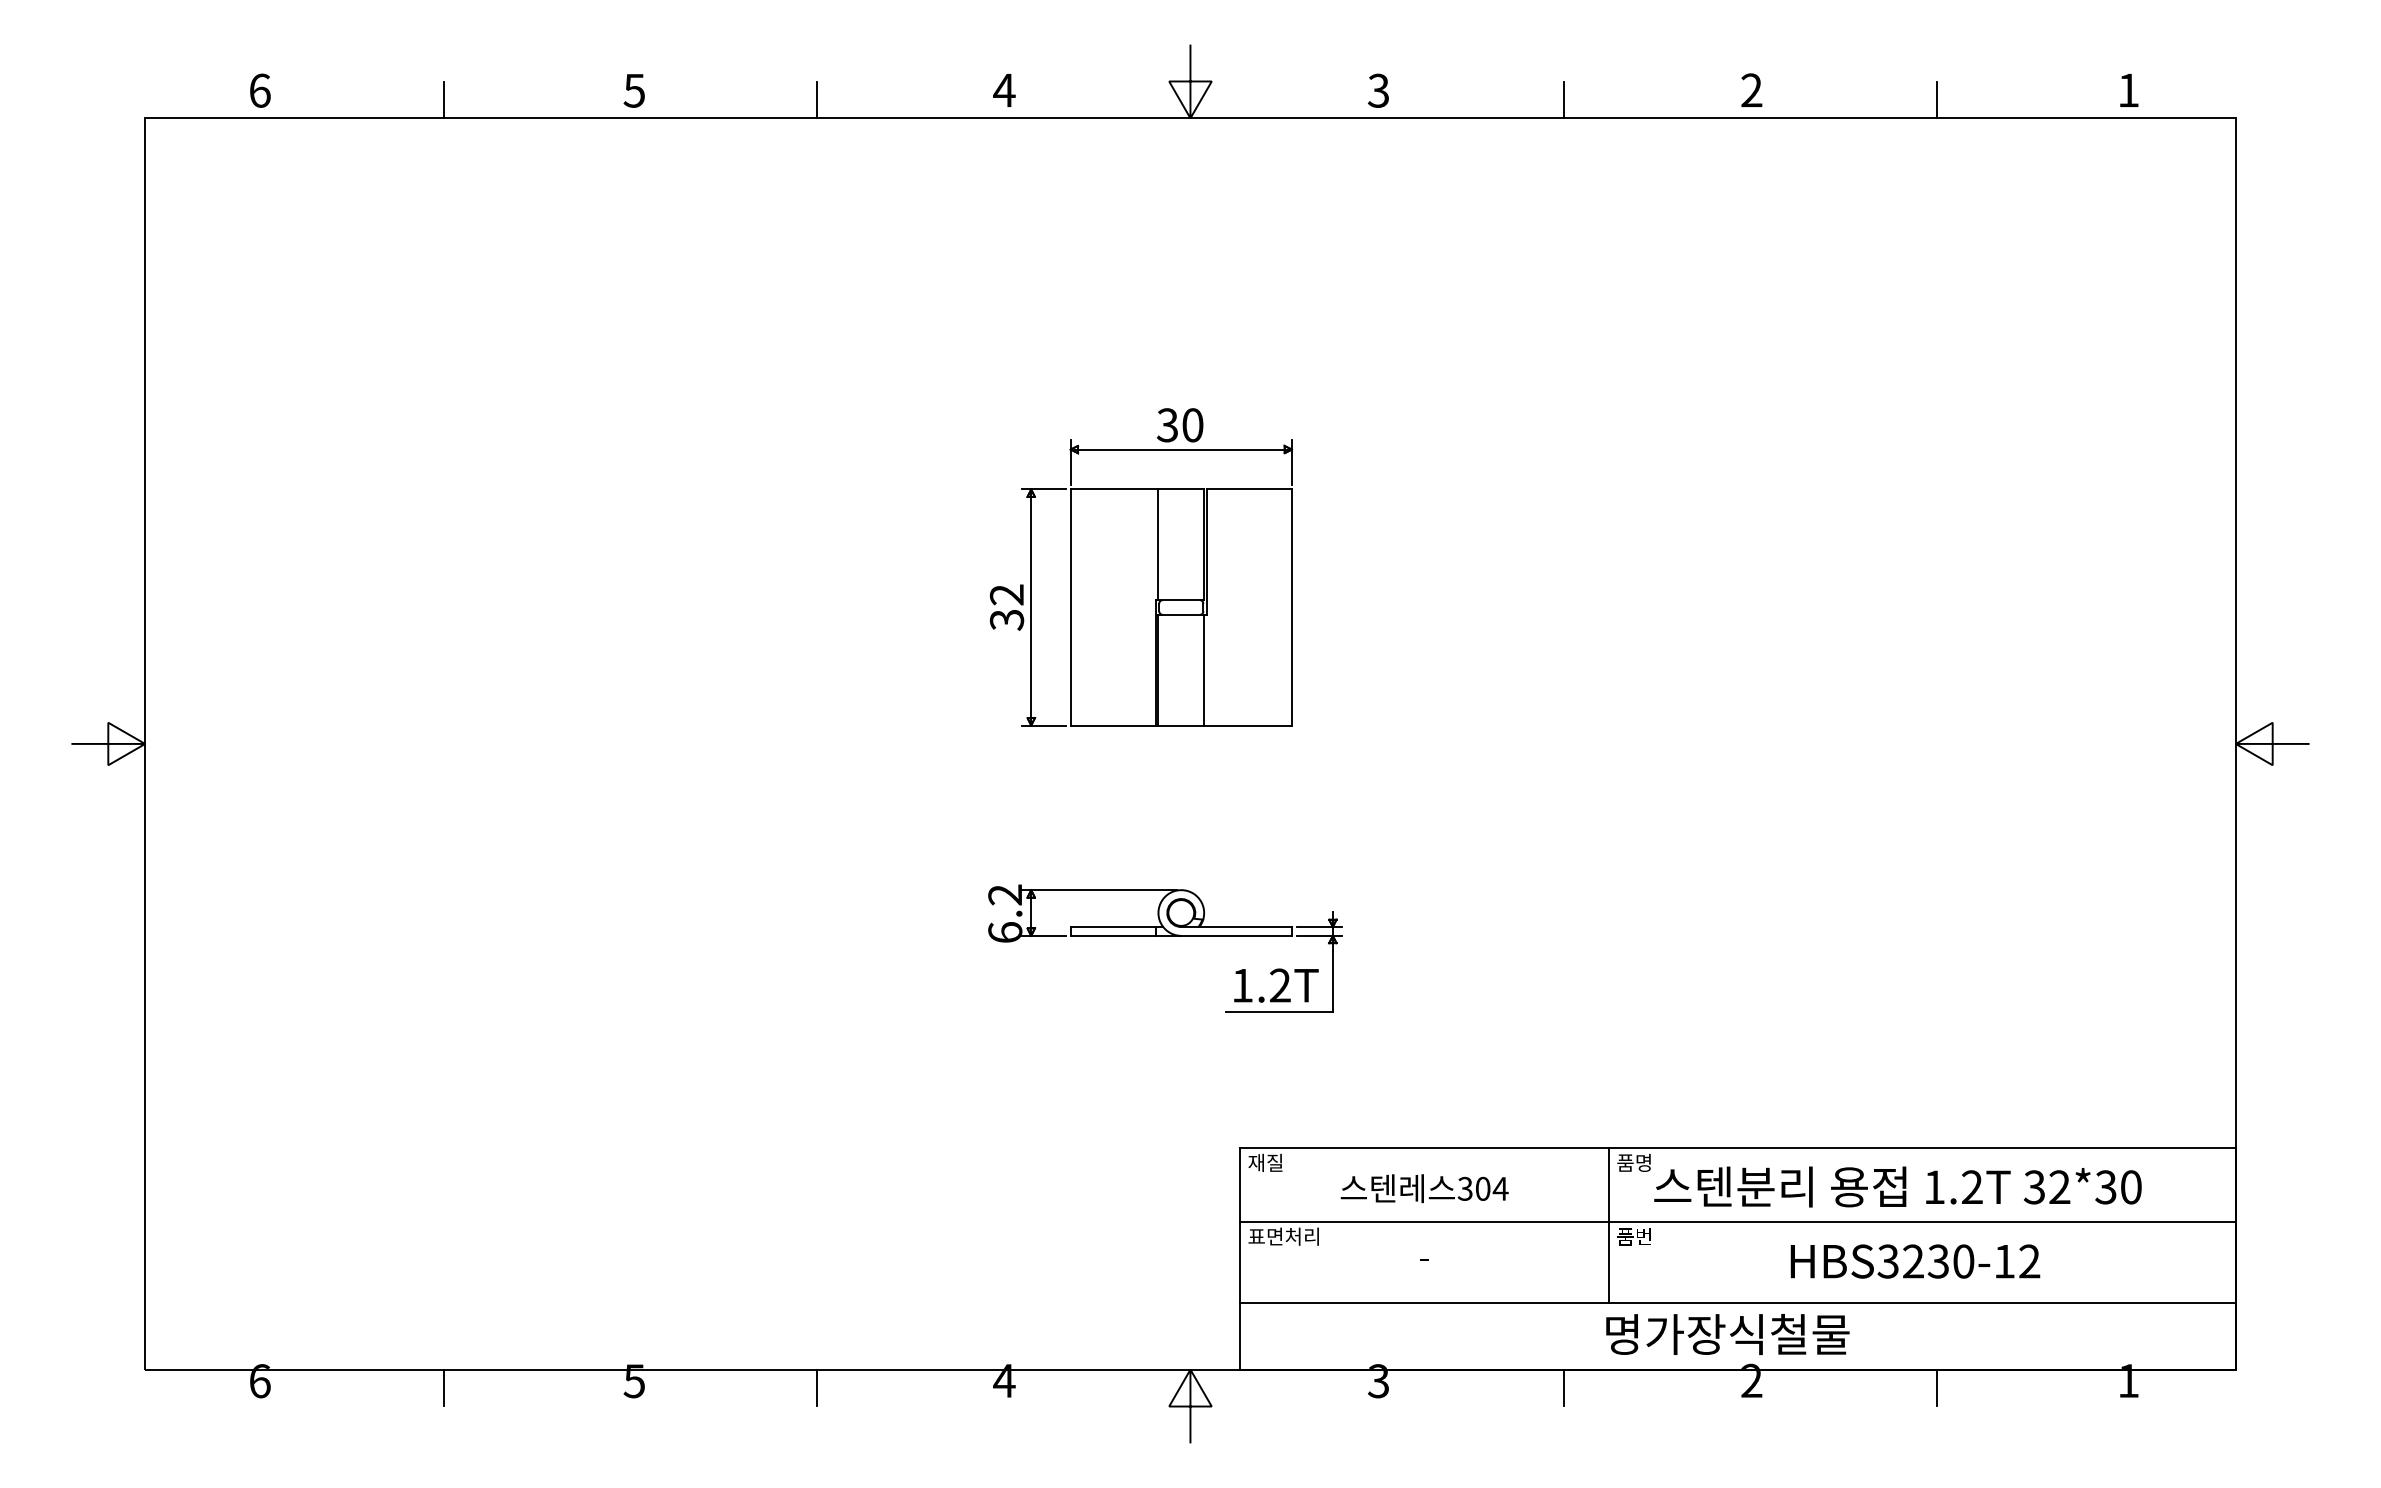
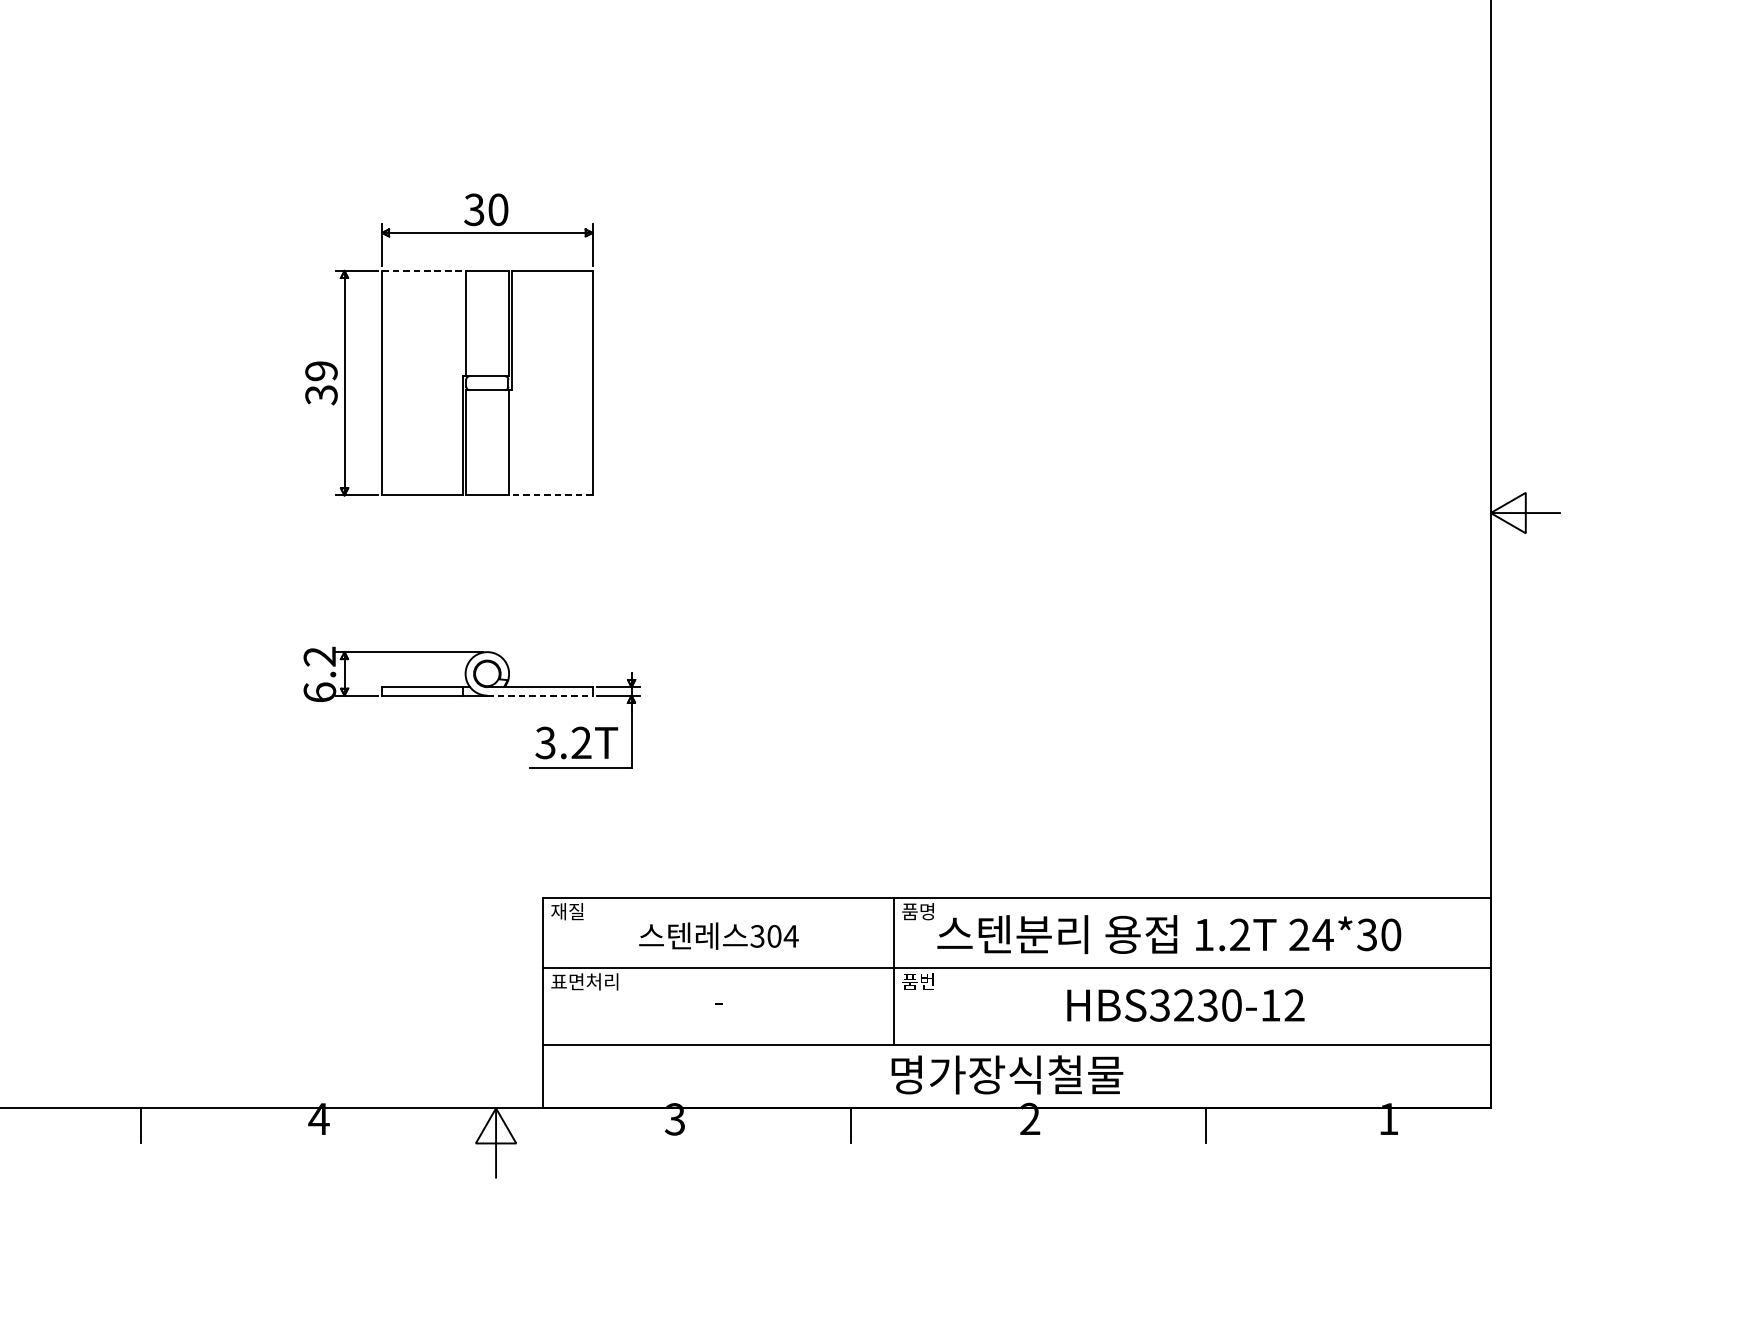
line: (1114, 489) -> (423, 270), solid -> dashed
text: (1007, 594) -> (321, 370), 32 -> 39
line: (1248, 725) -> (551, 495), solid -> dashed
line: (1237, 935) -> (540, 695), solid -> dashed
text: (1241, 985) -> (544, 742), 1.2T -> 3.2T
text: (2047, 1187) -> (1311, 935), 32*30 -> 24*30

